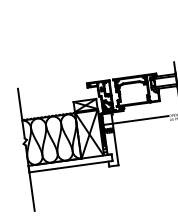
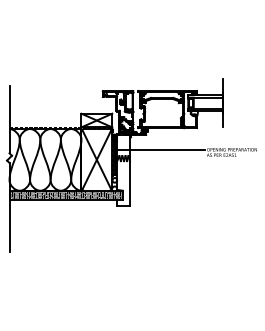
hatch: (70, 162) -> (65, 194), added

